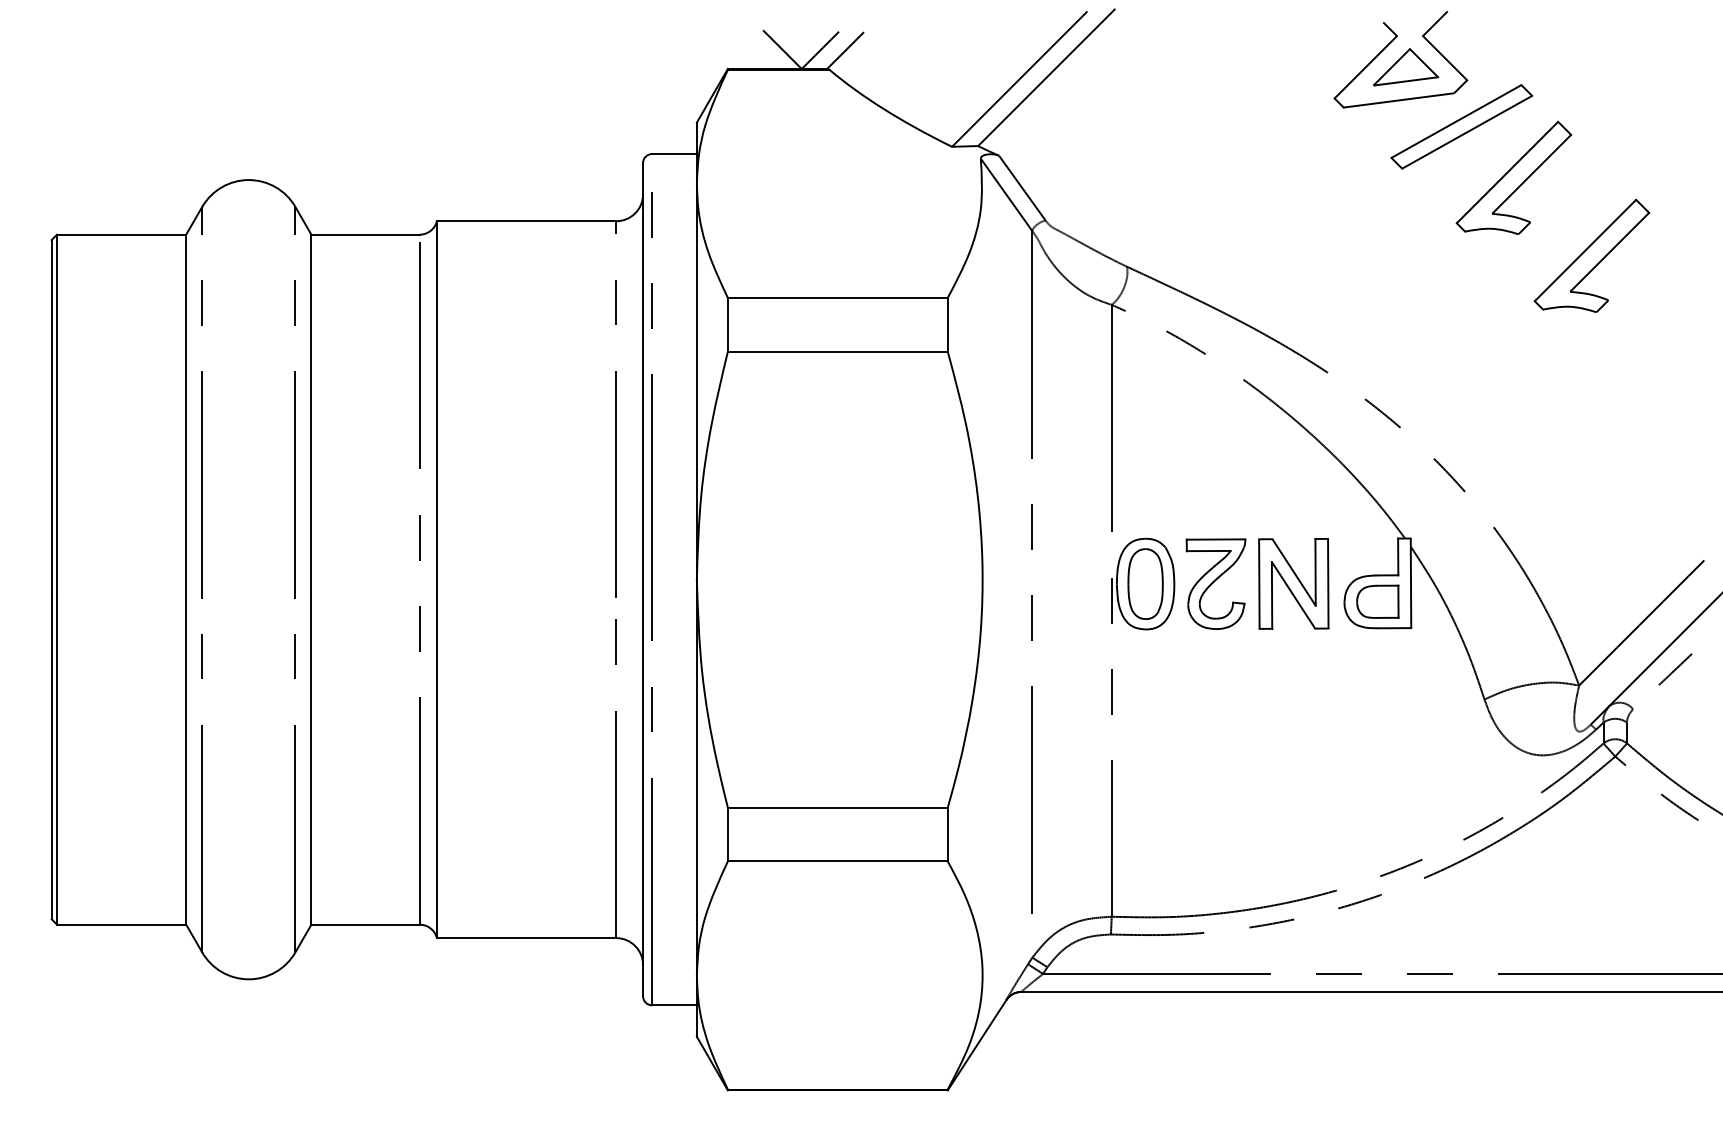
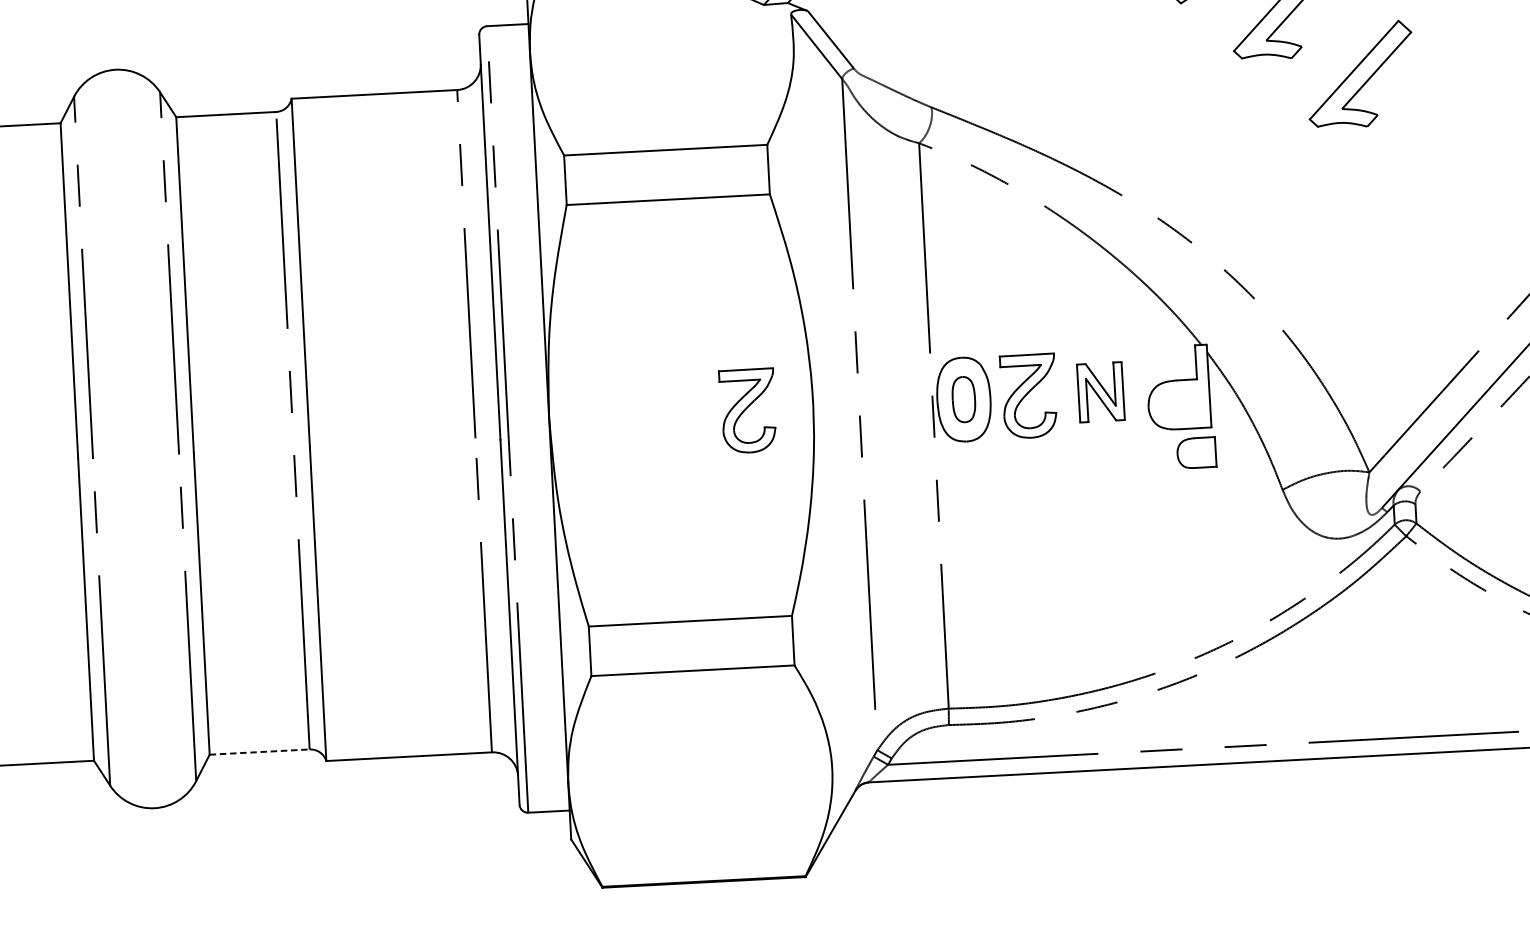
part: (911, 583) -> (747, 410), added
part: (1145, 583) -> (963, 399), size x0.7
part: (1293, 583) -> (1100, 391), size x0.7
part: (1377, 601) -> (1196, 452), moved
line: (366, 924) -> (260, 751), solid -> dashed

